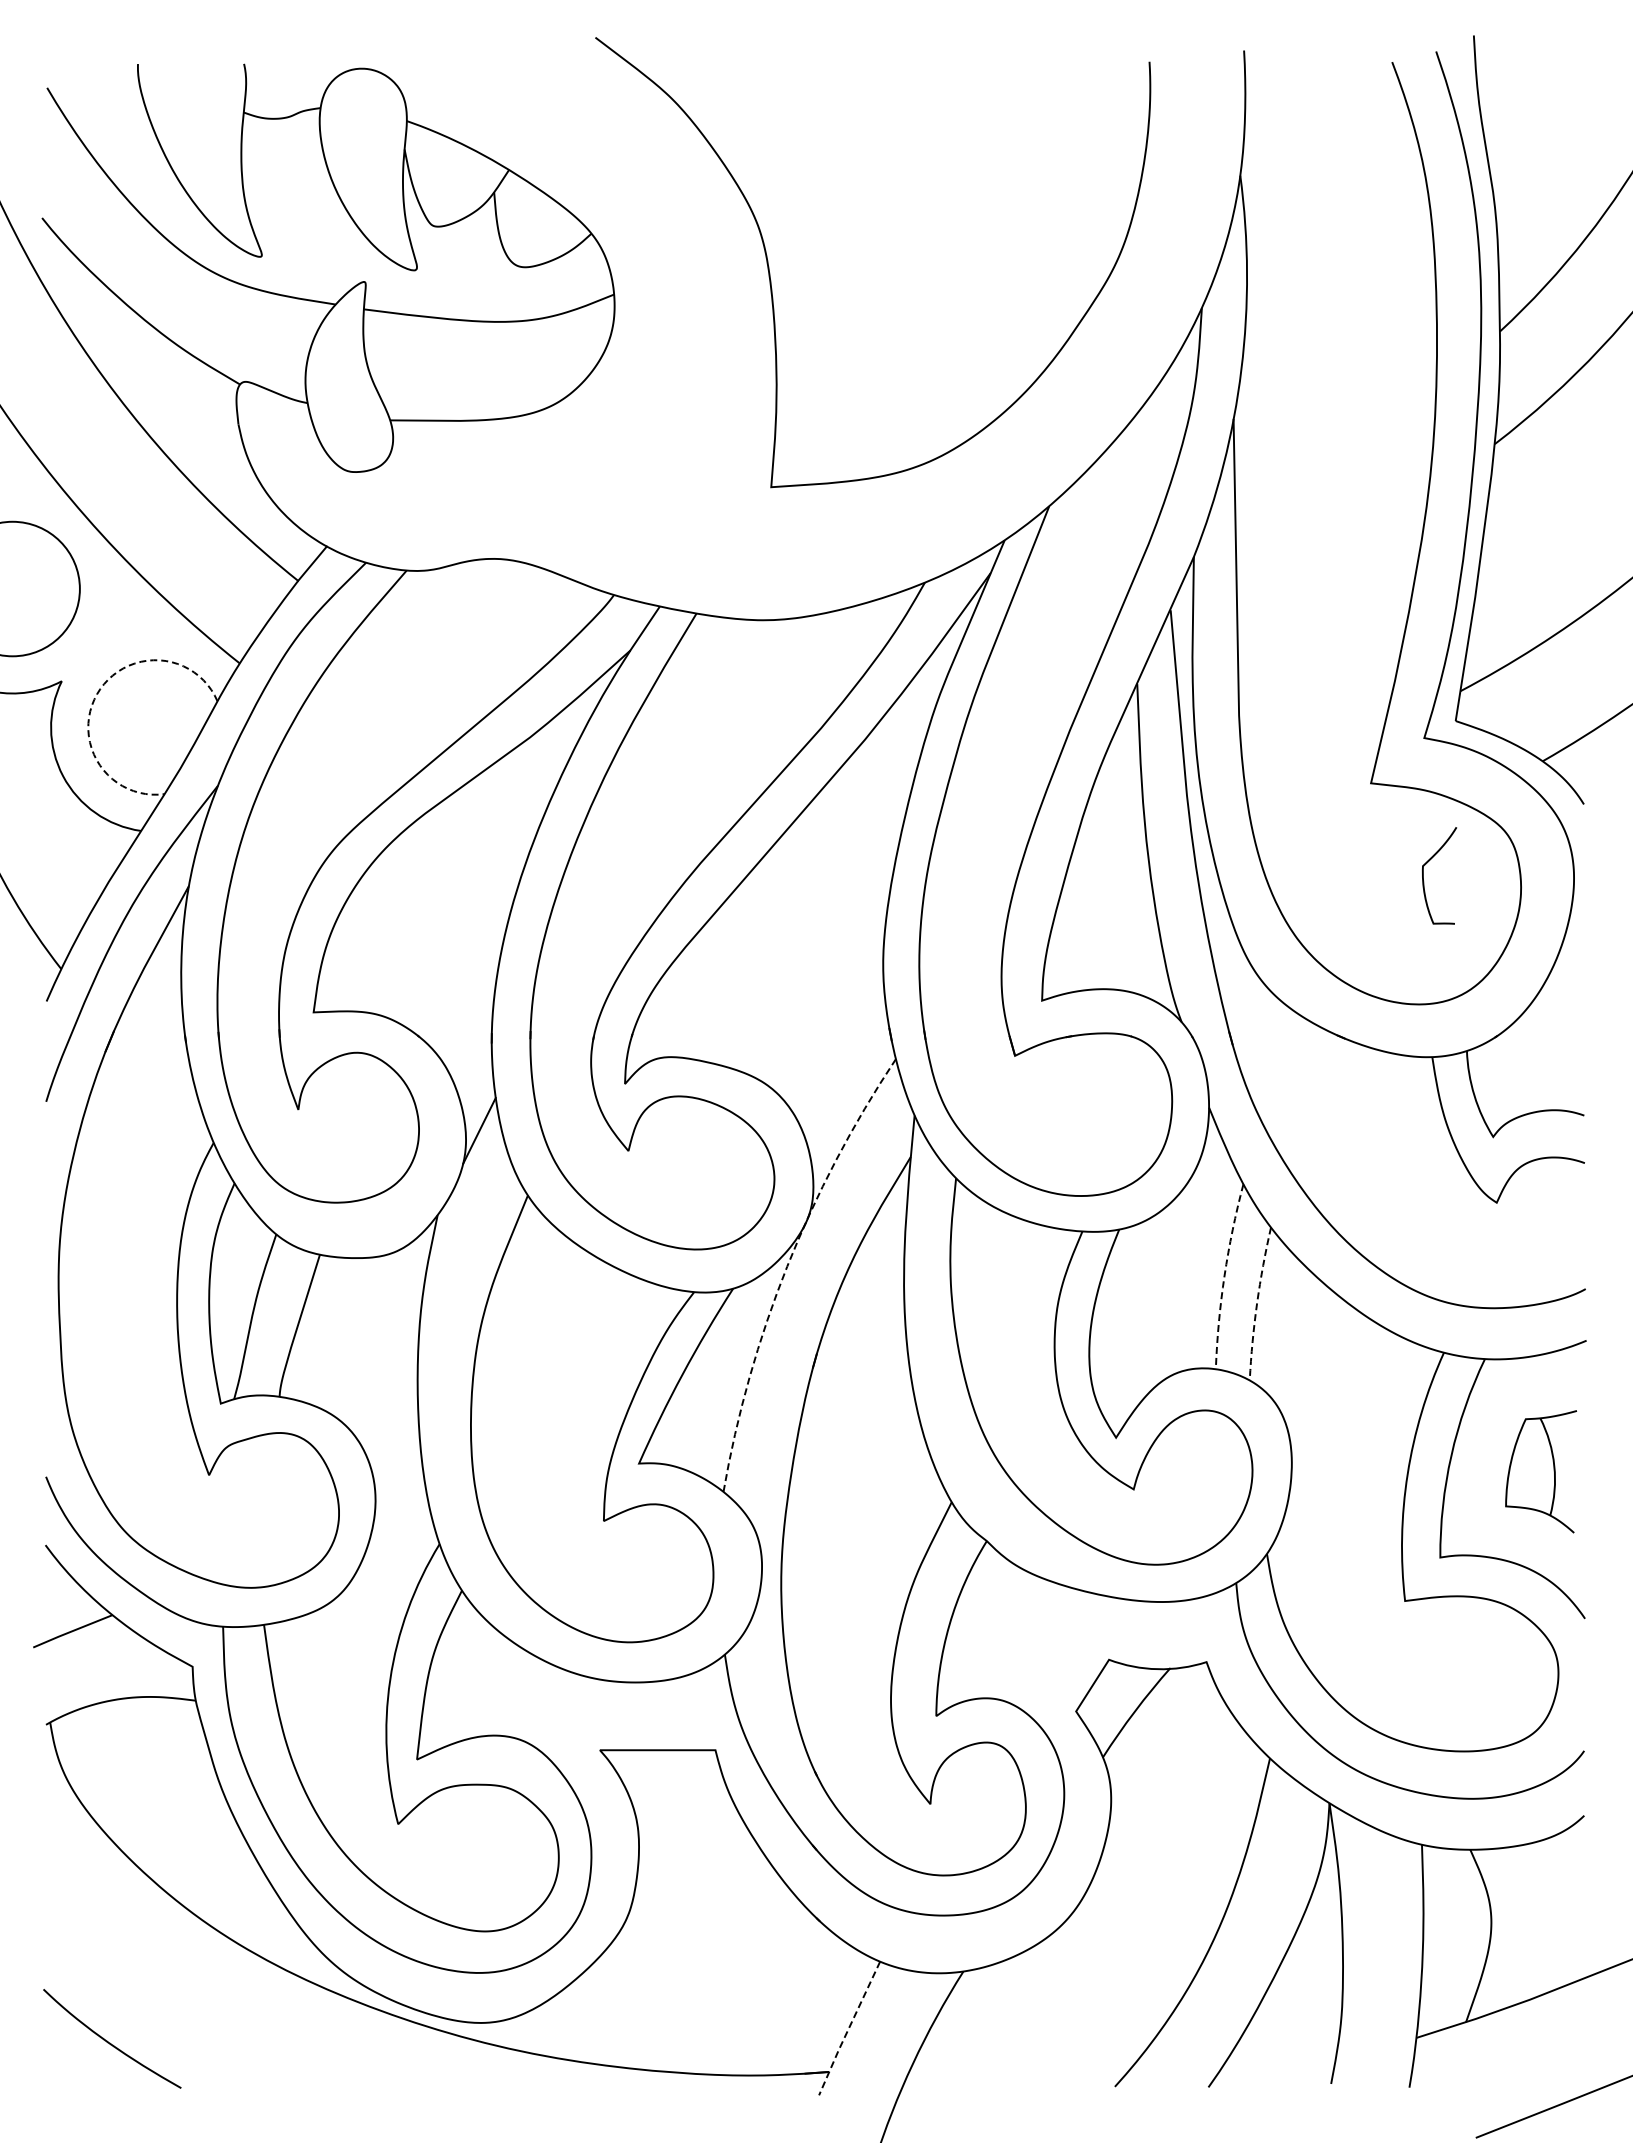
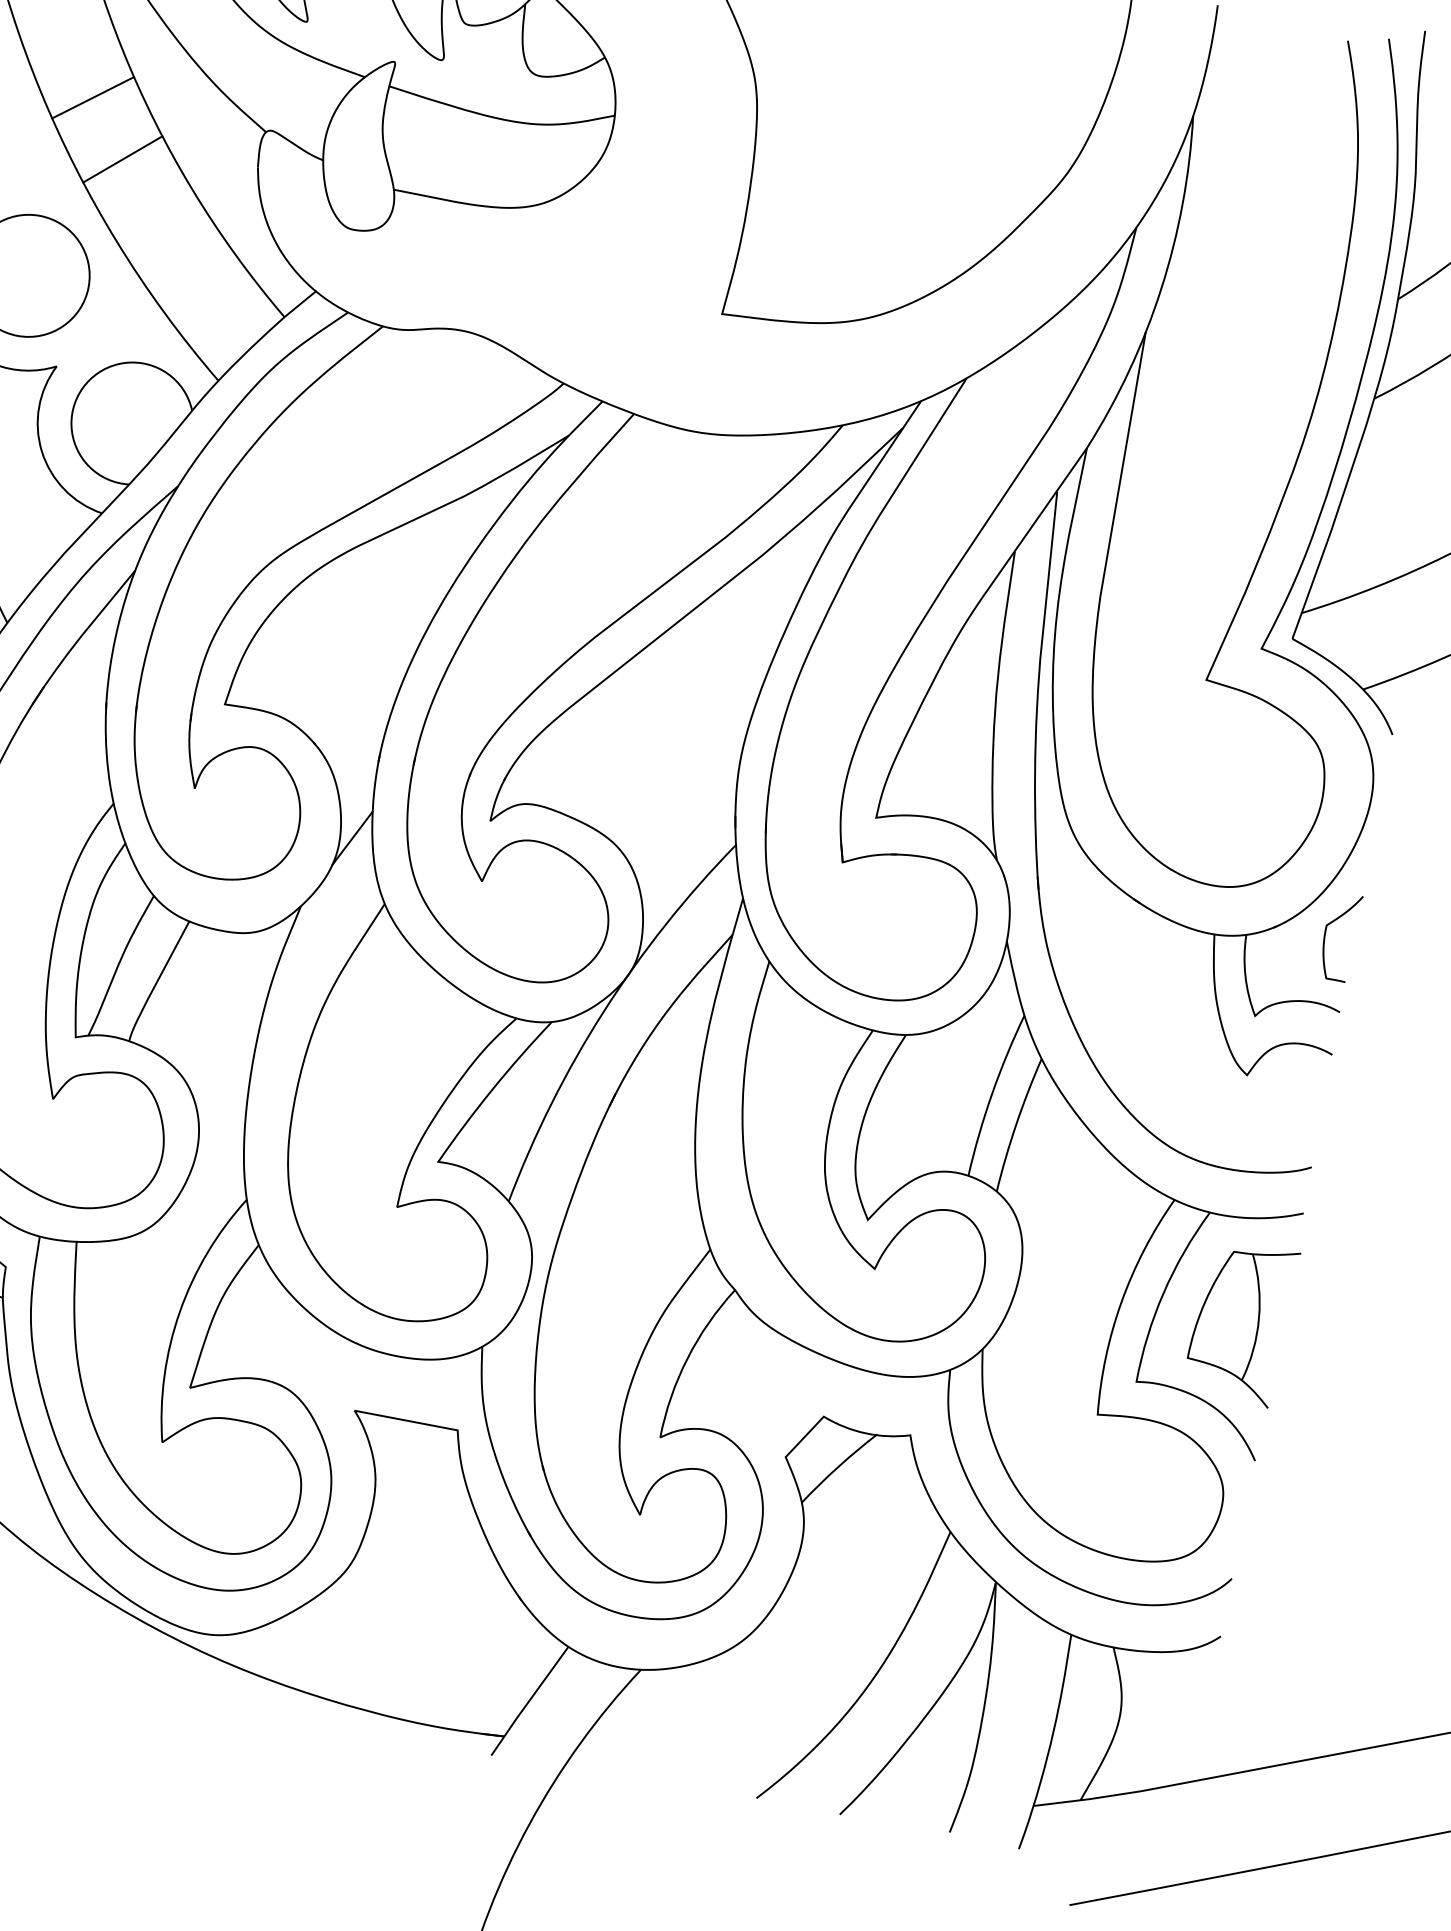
line: (45, 382) -> (93, 97), added
line: (90, 443) -> (122, 159), added
arc: (97, 694) -> (86, 384), dashed -> solid
curve: (1423, 875) -> (1325, 933), moved
arc: (787, 1266) -> (604, 1011), dashed -> solid
arc: (1224, 1276) -> (991, 1094), dashed -> solid
arc: (1257, 1303) -> (1016, 1124), dashed -> solid
part: (1541, 1471) -> (1241, 1322), size x1.43
line: (848, 2029) -> (528, 1701), dashed -> solid

